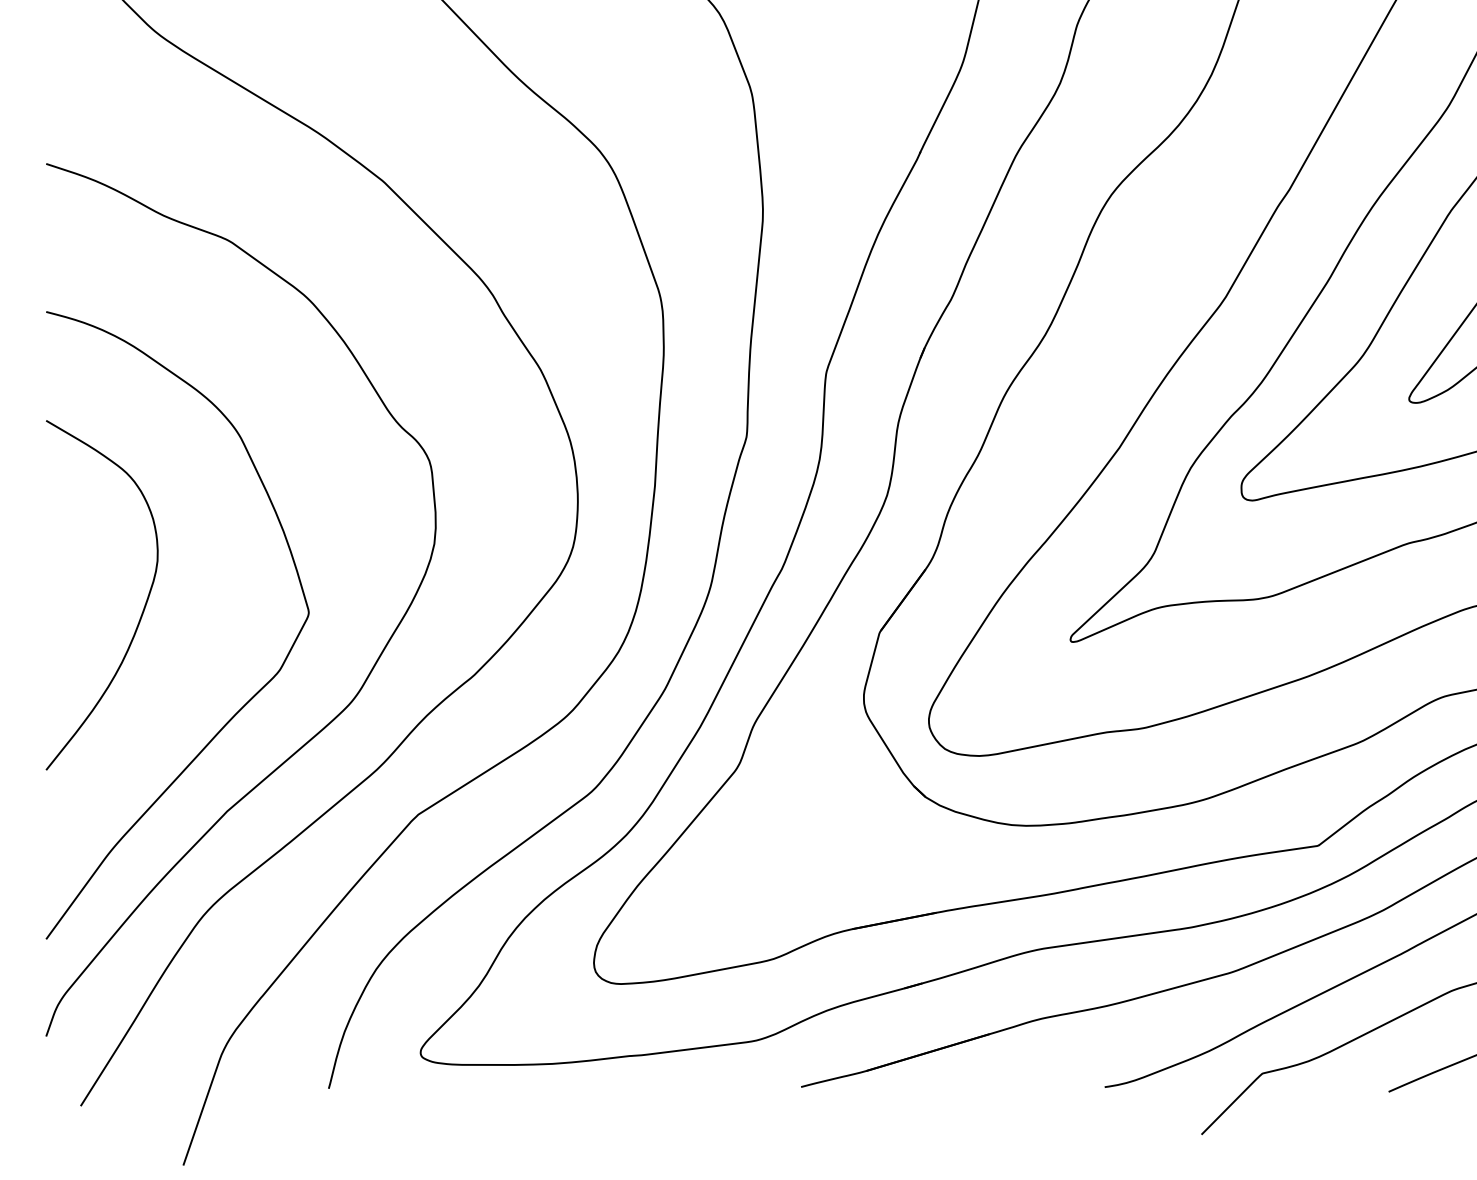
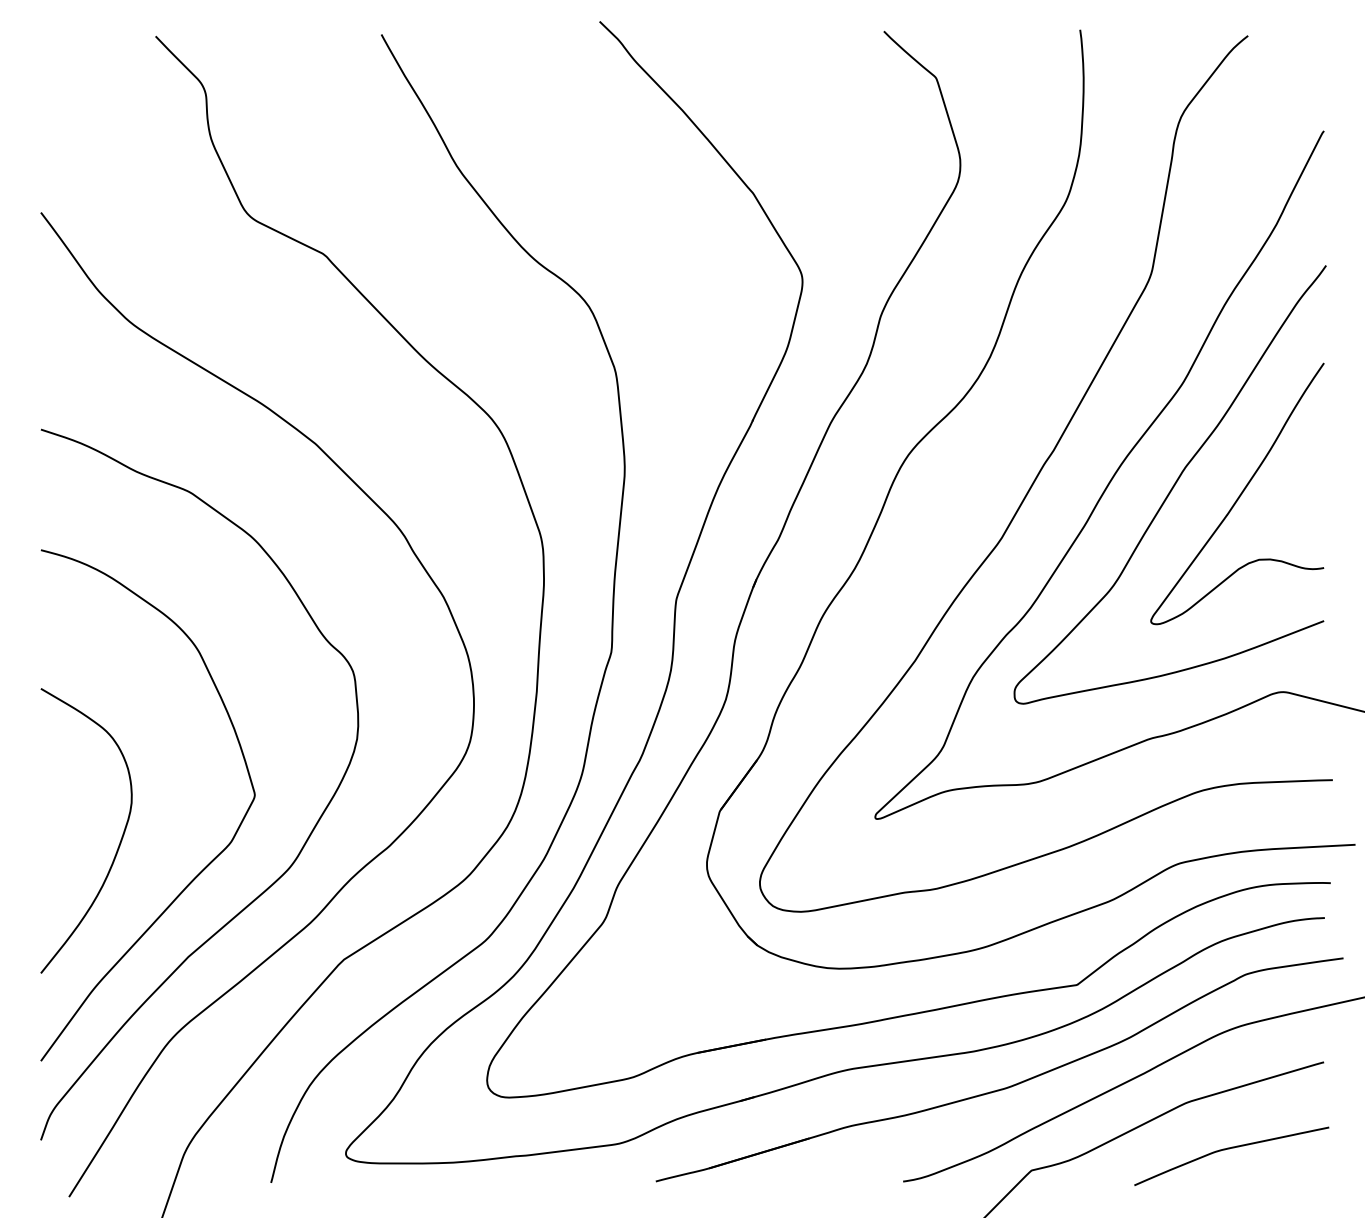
curve: (142, 609) -> (119, 842), moved

